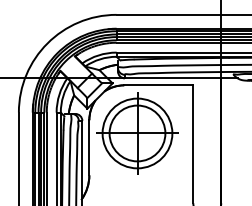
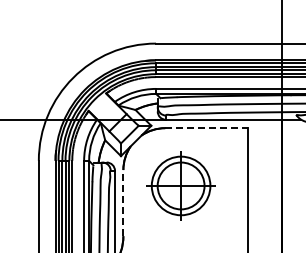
line: (159, 85) -> (207, 128), solid -> dashed
part: (136, 133) -> (180, 185), size x0.7
line: (89, 147) -> (123, 202), solid -> dashed

